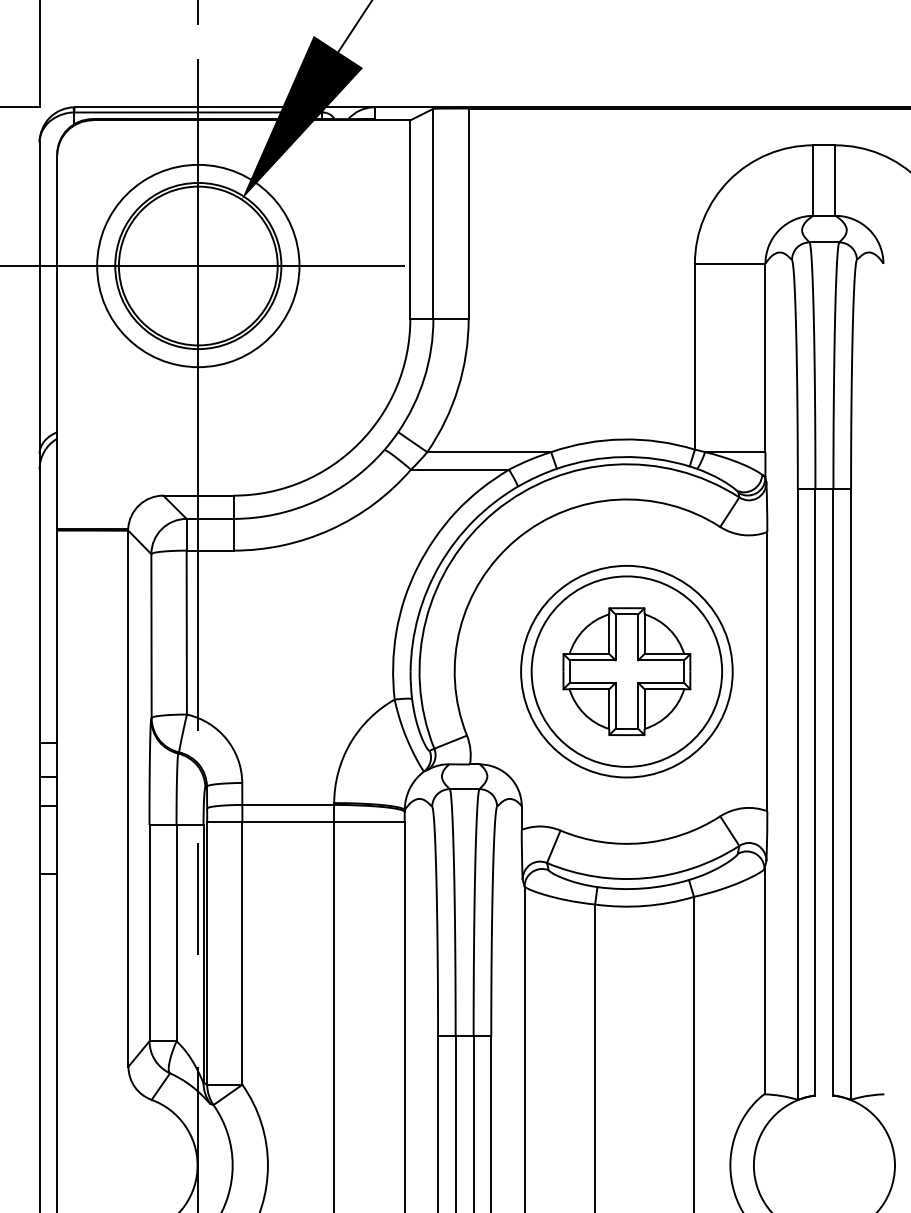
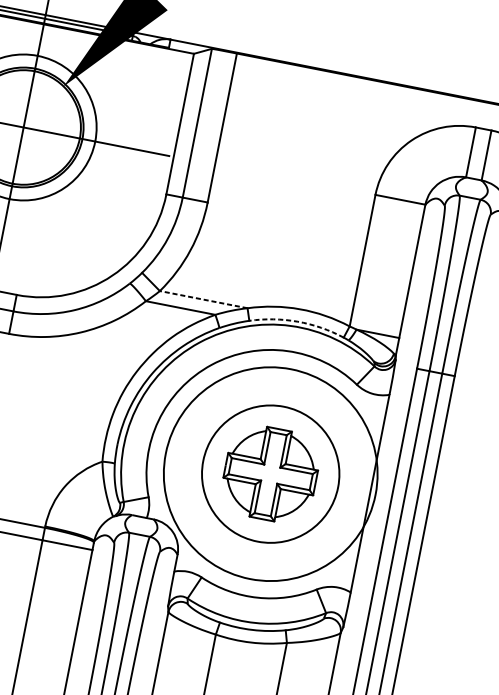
line: (489, 452) -> (203, 299), solid -> dashed
arc: (623, 457) -> (298, 322), solid -> dashed
circle: (626, 671) -> (270, 473), size x1.4

